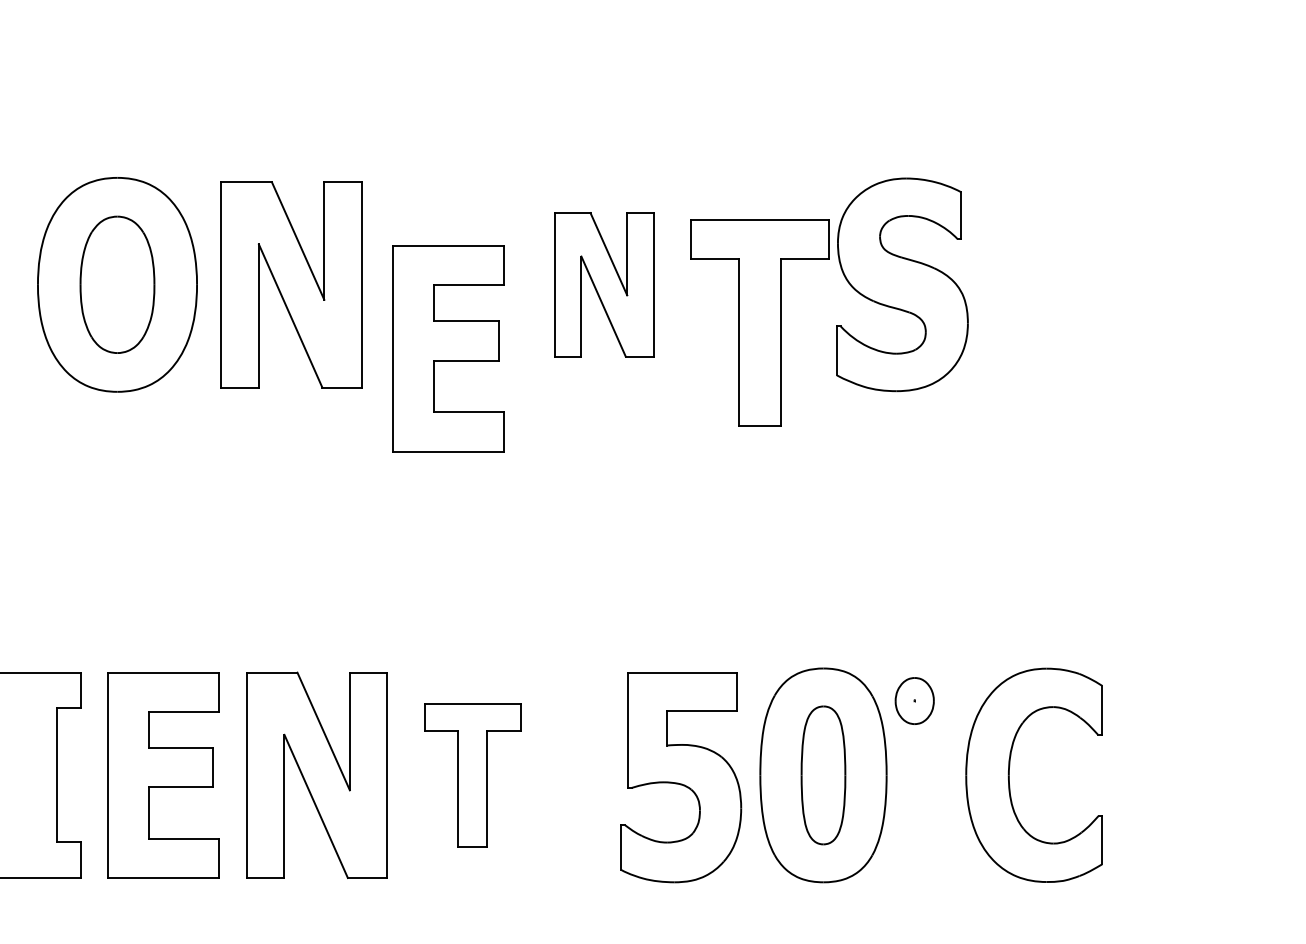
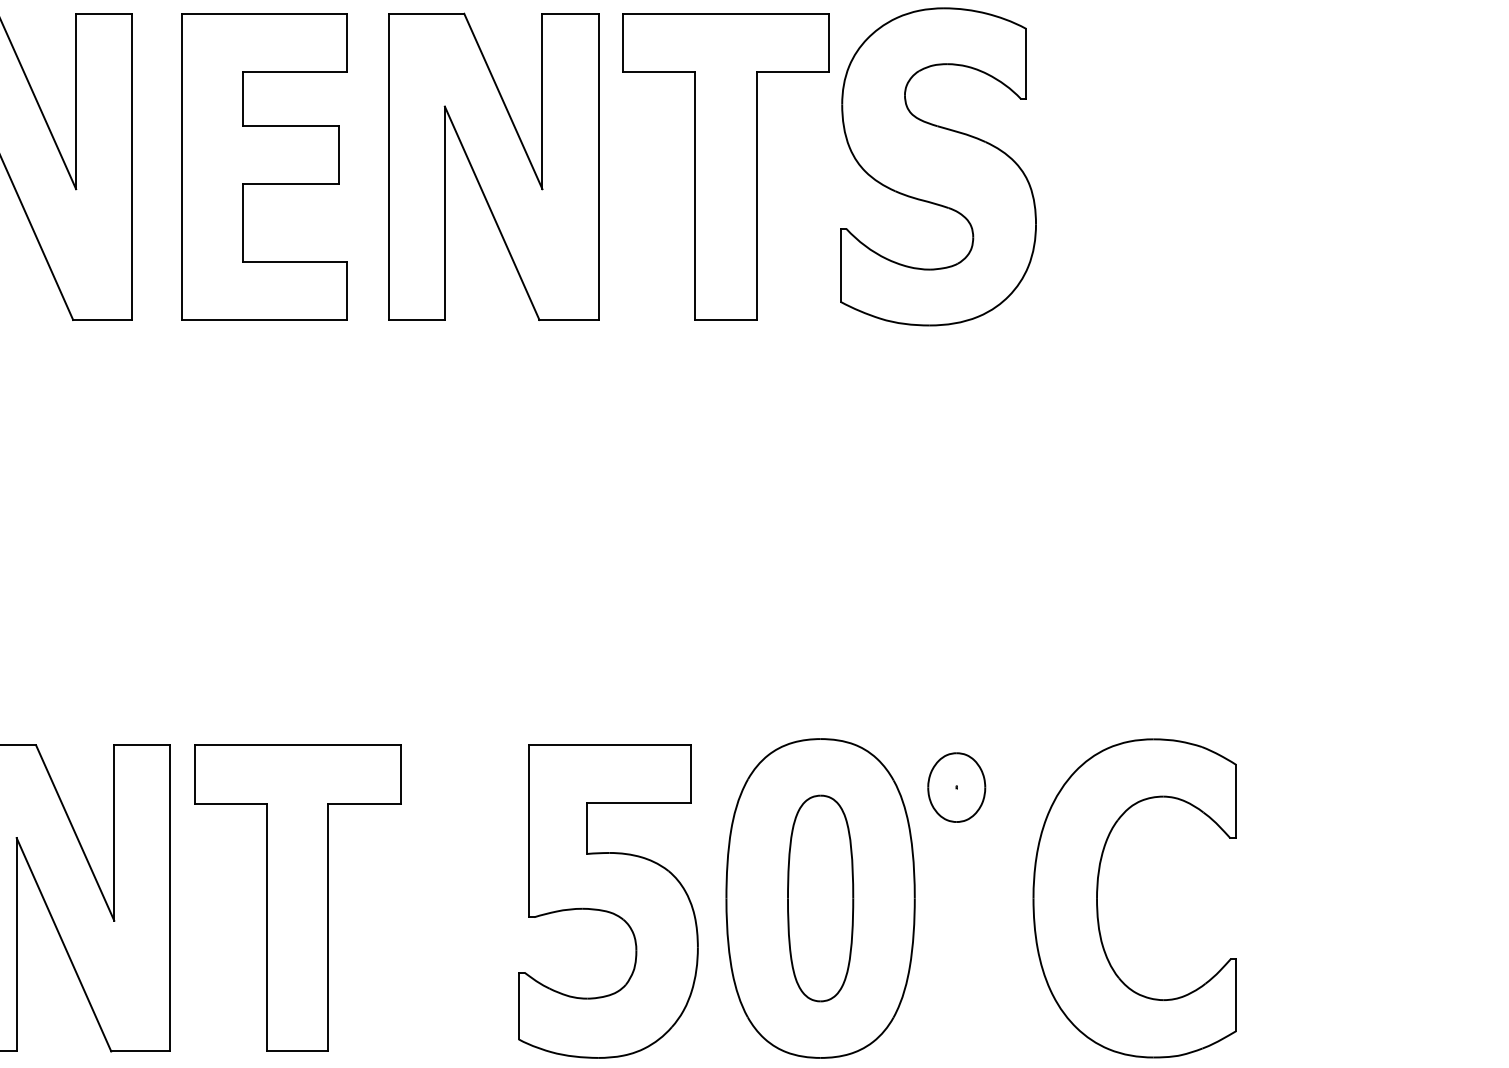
part: (604, 284) -> (494, 166), size x1.43
part: (759, 322) -> (725, 166), moved
part: (448, 348) -> (264, 166), moved
part: (472, 775) -> (297, 898), size x1.43

